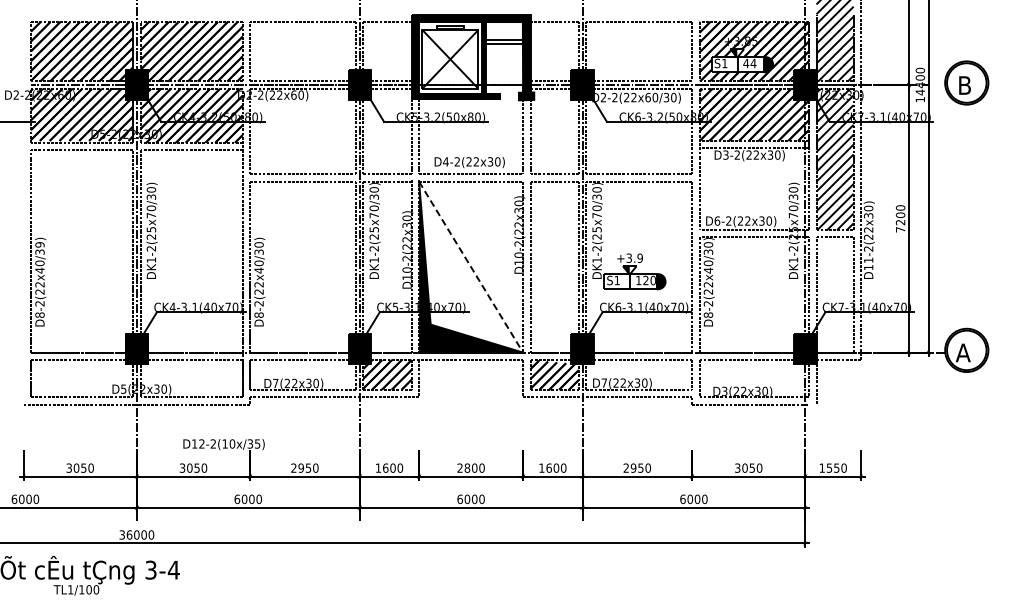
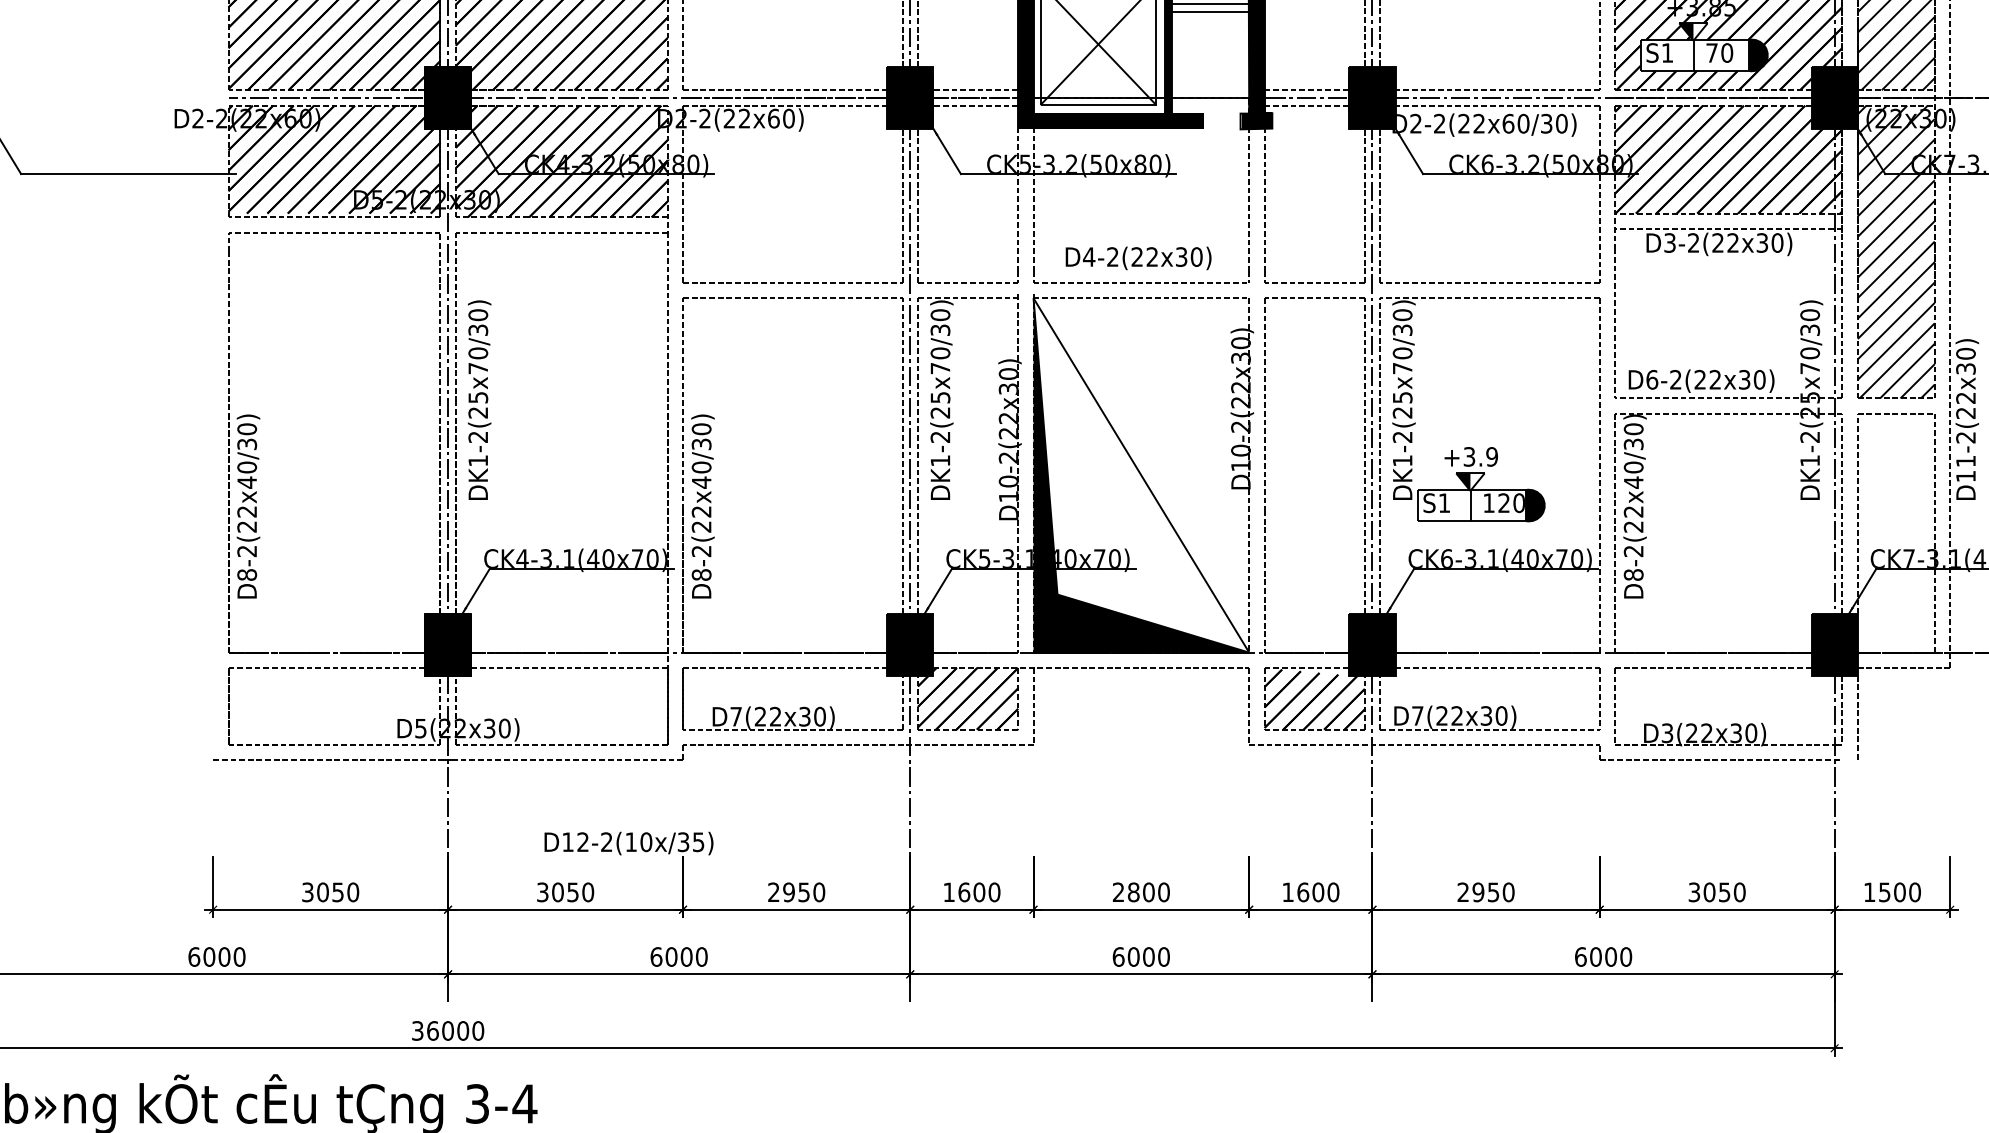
text: (749, 63) -> (1718, 52), 44 -> 70
text: (39, 244) -> (246, 428), D8-2(22x40/39) -> D8-2(22x40/30)
line: (471, 267) -> (1142, 476), dashed -> solid
text: (836, 467) -> (1899, 890), 1550 -> 1500

